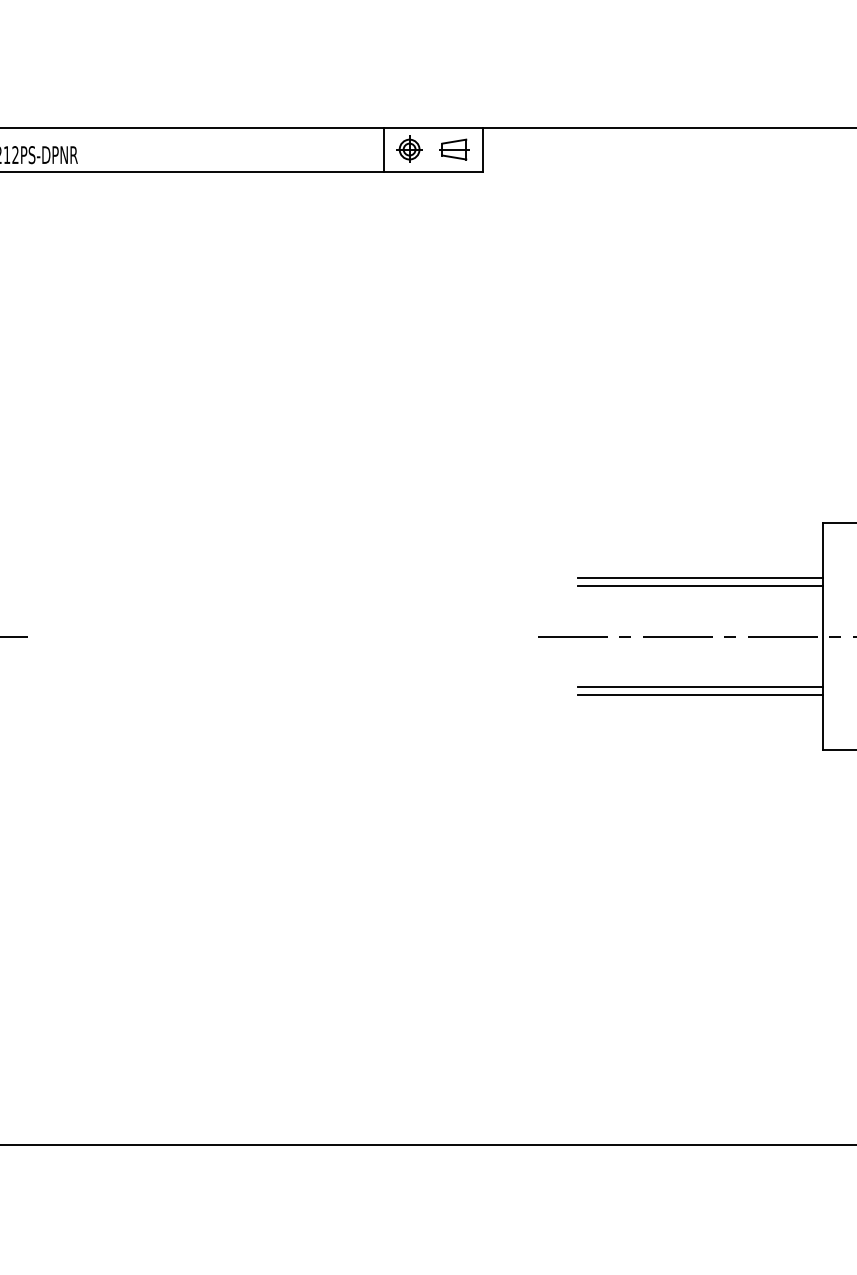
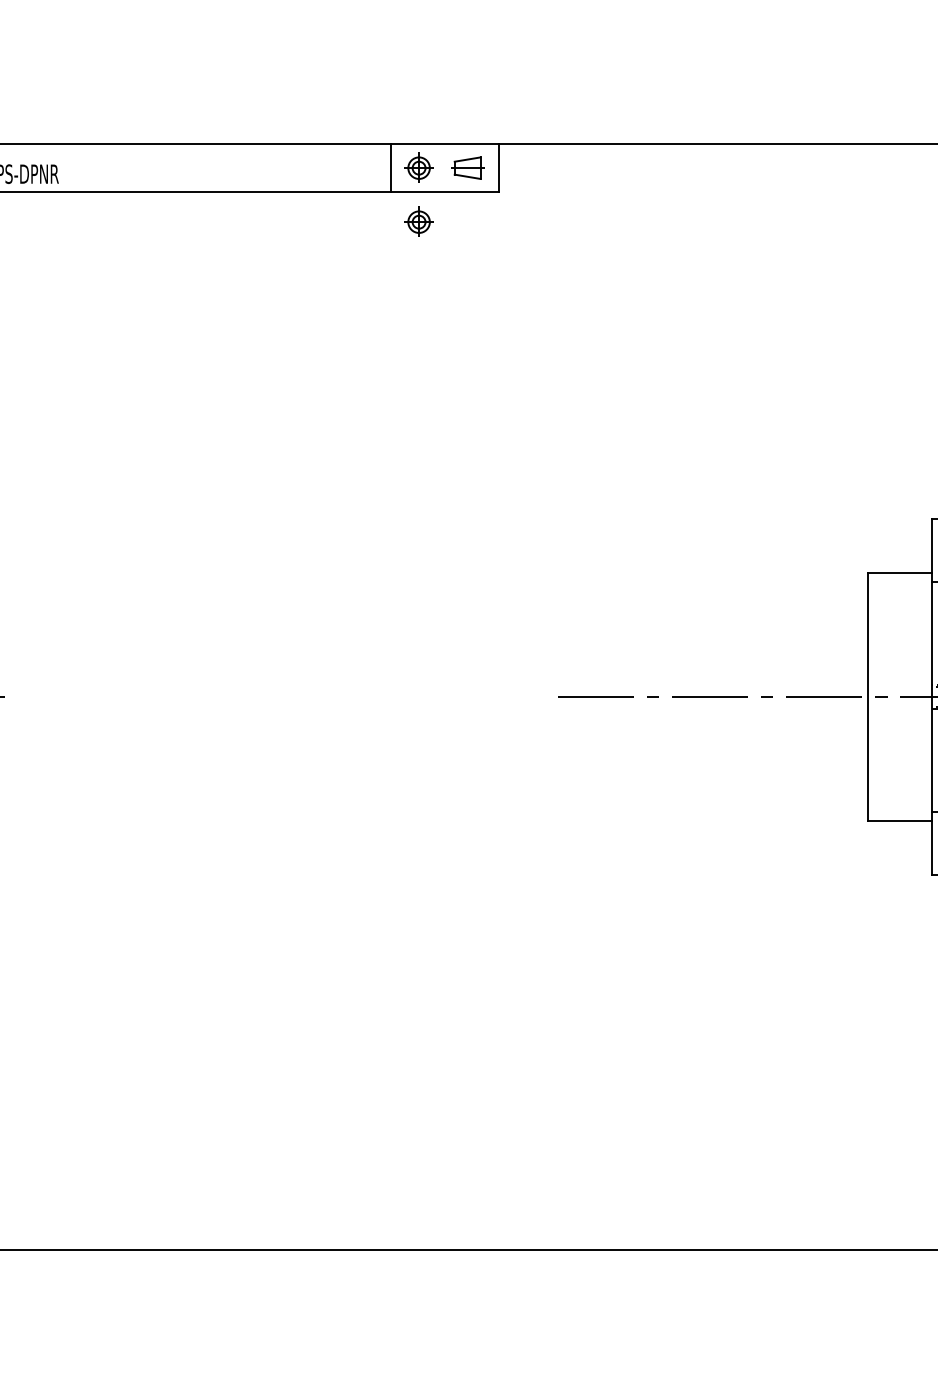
part: (409, 198) -> (418, 221), added
line: (700, 578) -> (735, 633), removed
line: (700, 586) -> (735, 642), removed
line: (700, 686) -> (735, 751), removed
line: (700, 694) -> (735, 760), removed

